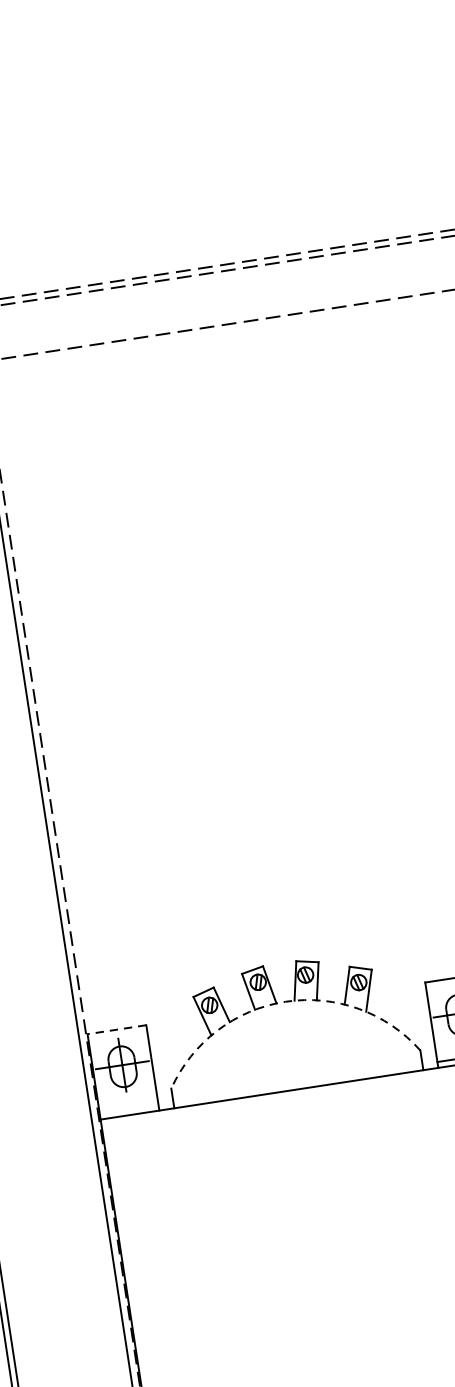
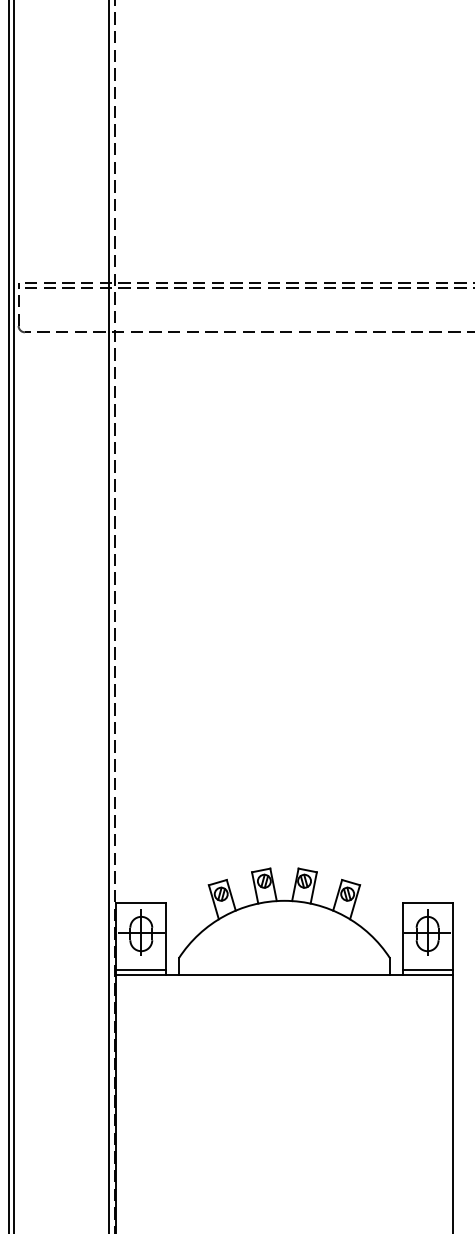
arc: (285, 1001) -> (284, 900), dashed -> solid
line: (117, 1029) -> (141, 902), dashed -> solid
line: (129, 1109) -> (141, 970), added

